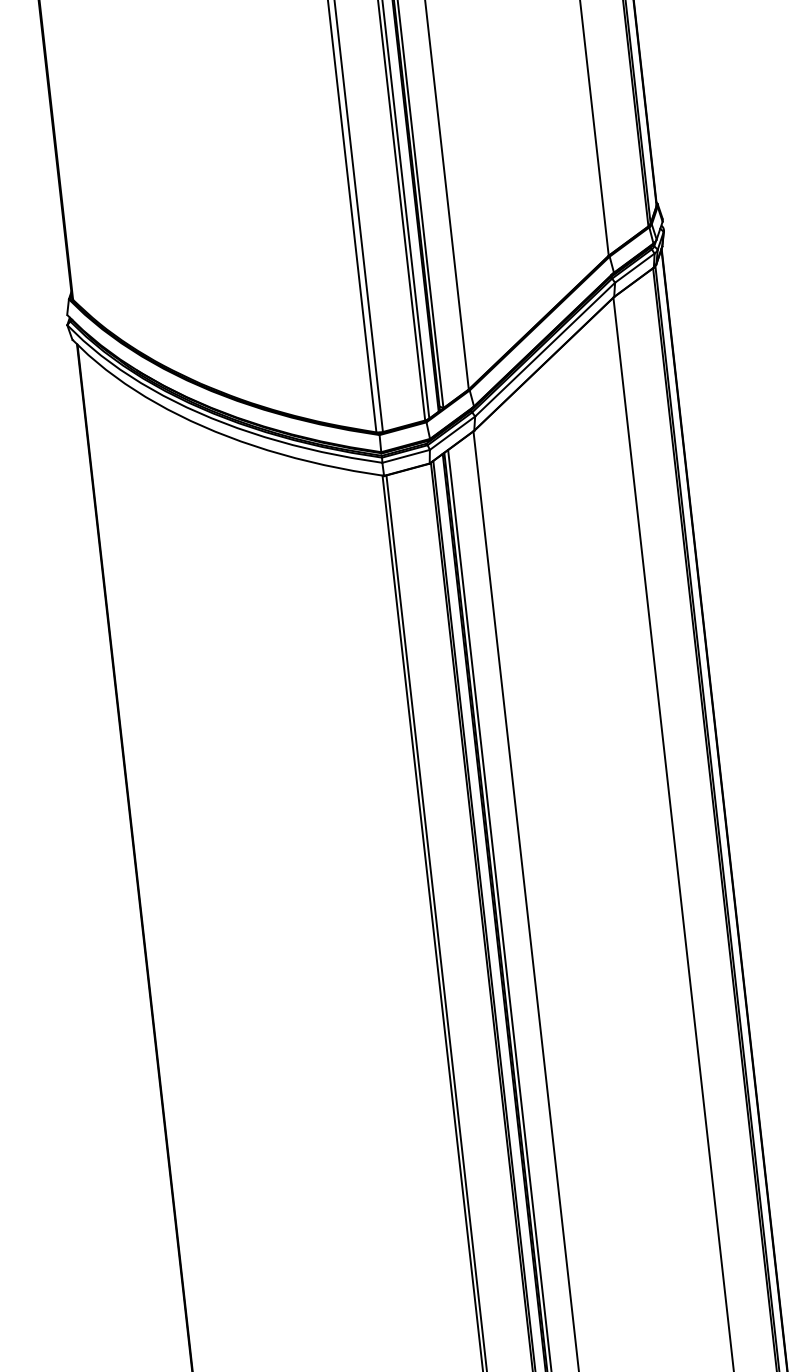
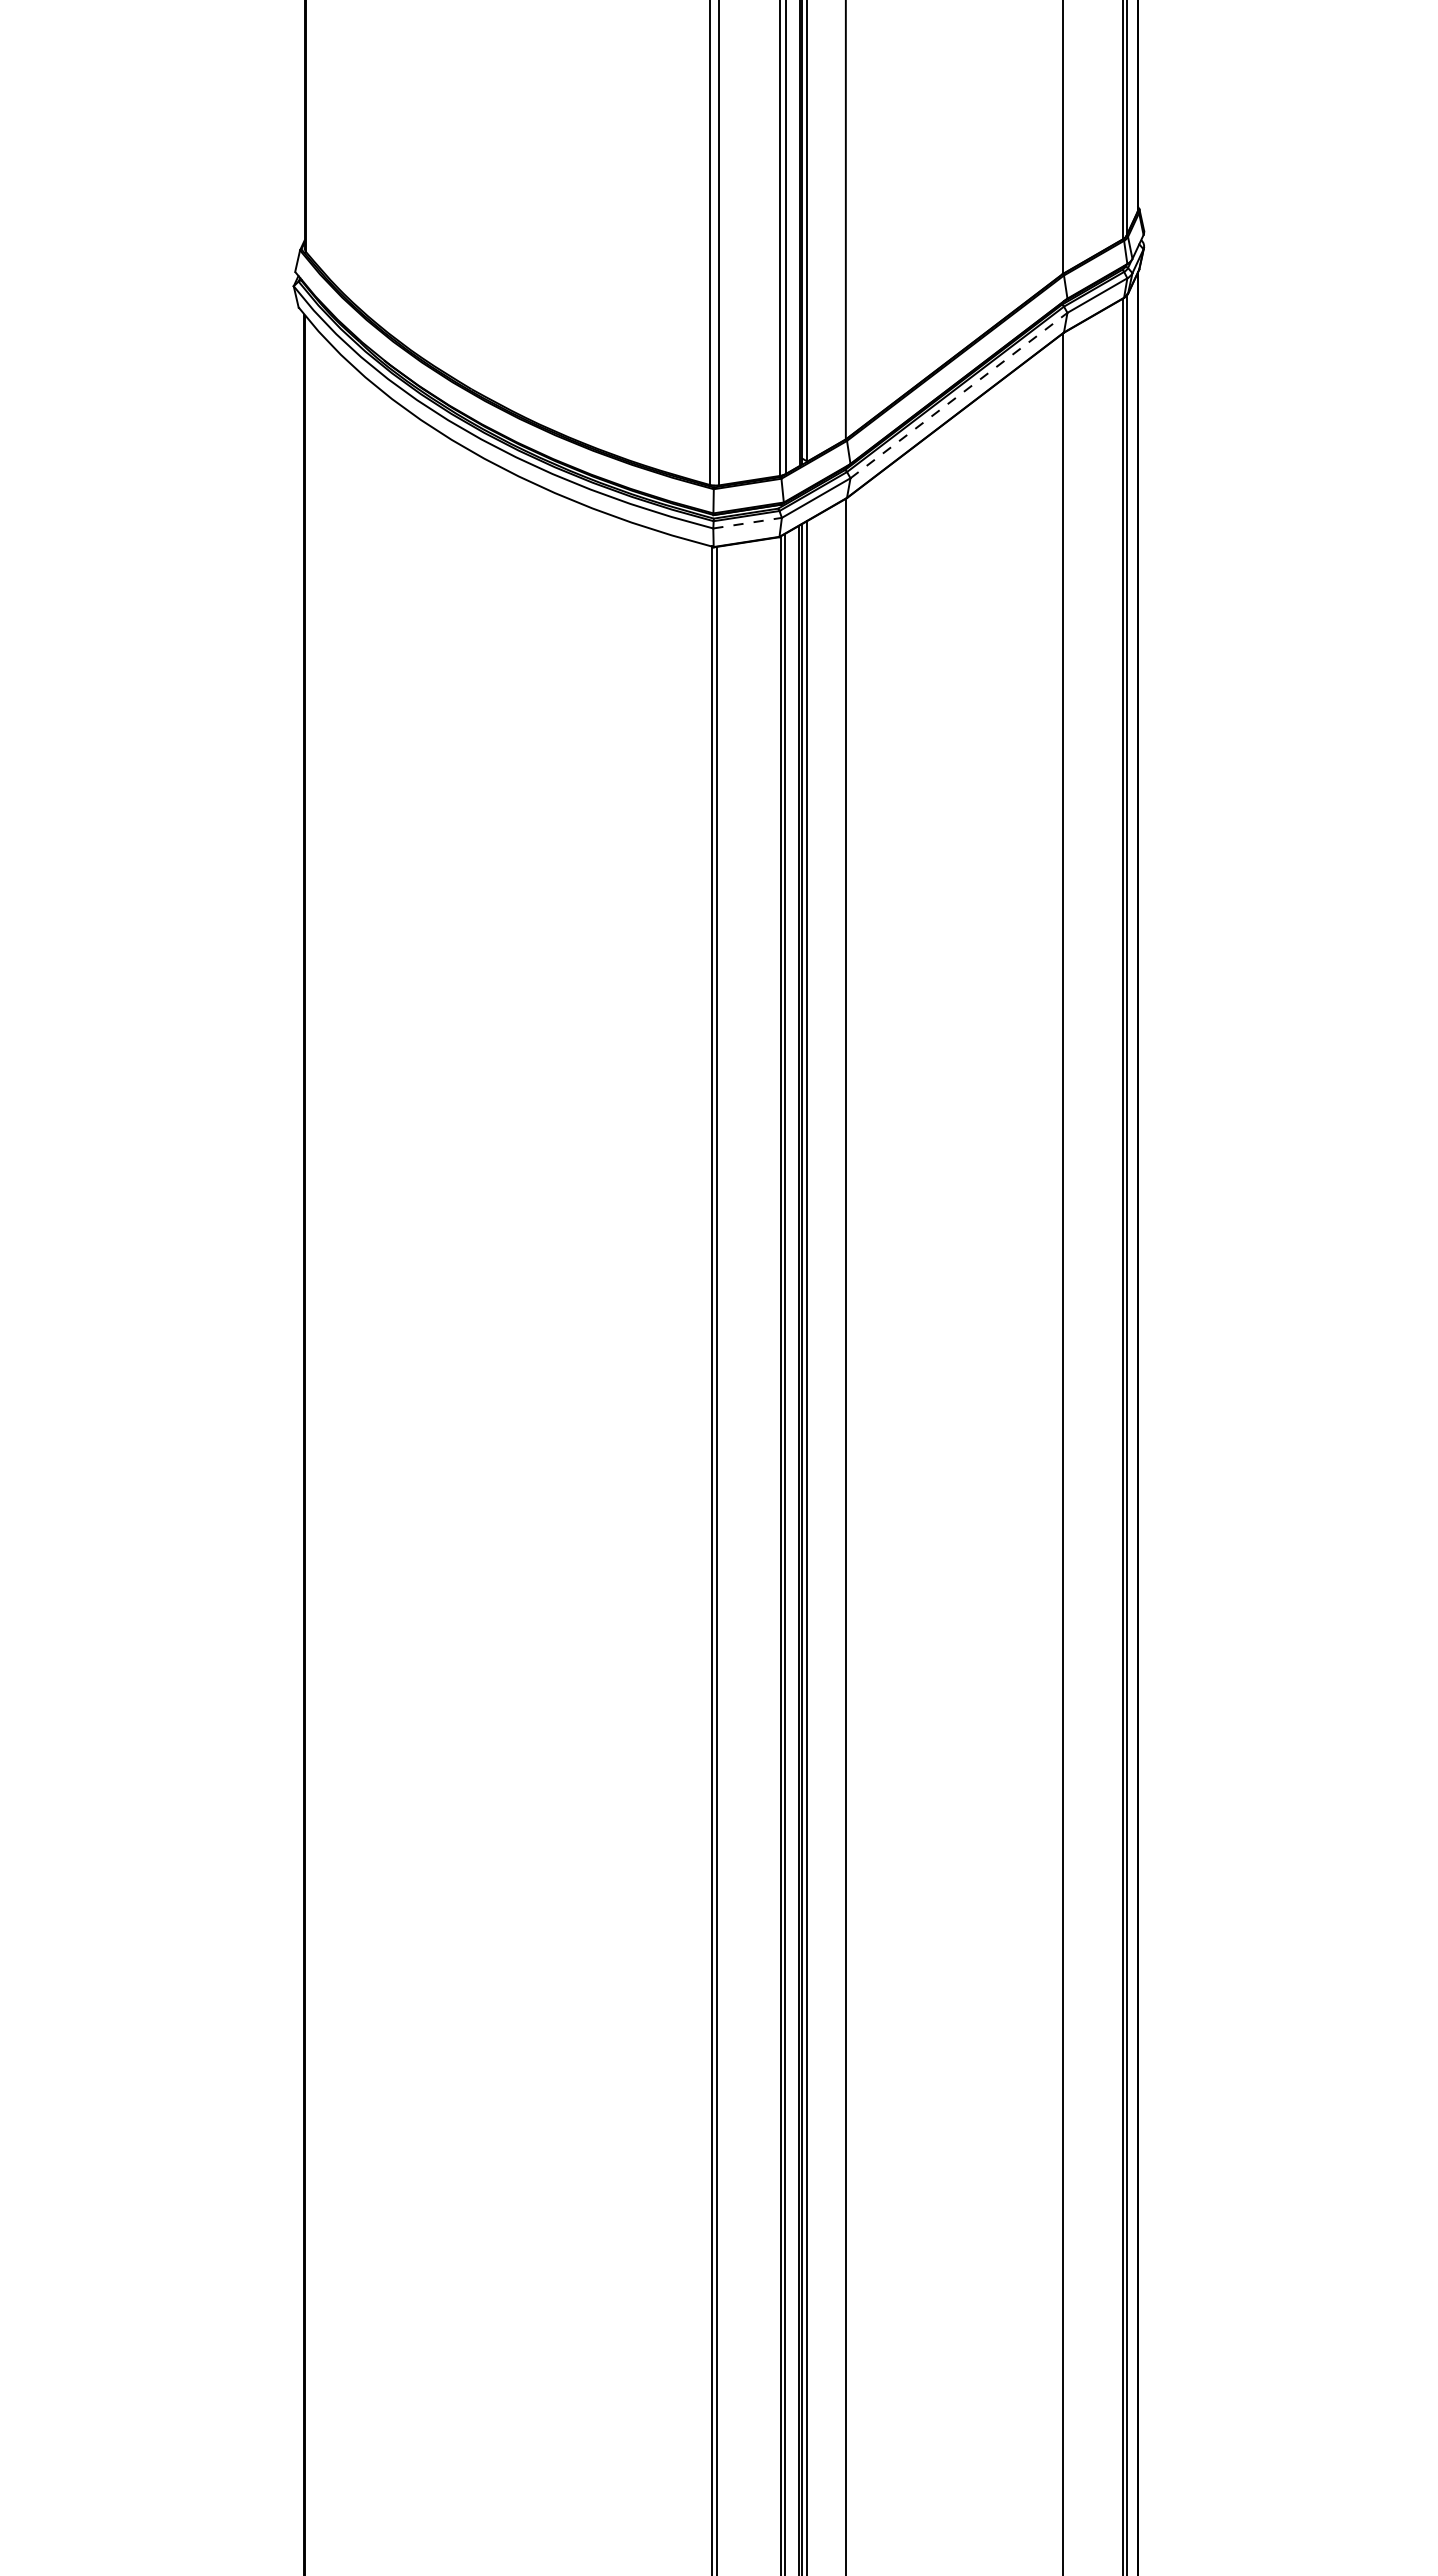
line: (545, 349) -> (959, 395), solid -> dashed
line: (406, 456) -> (747, 523), solid -> dashed

